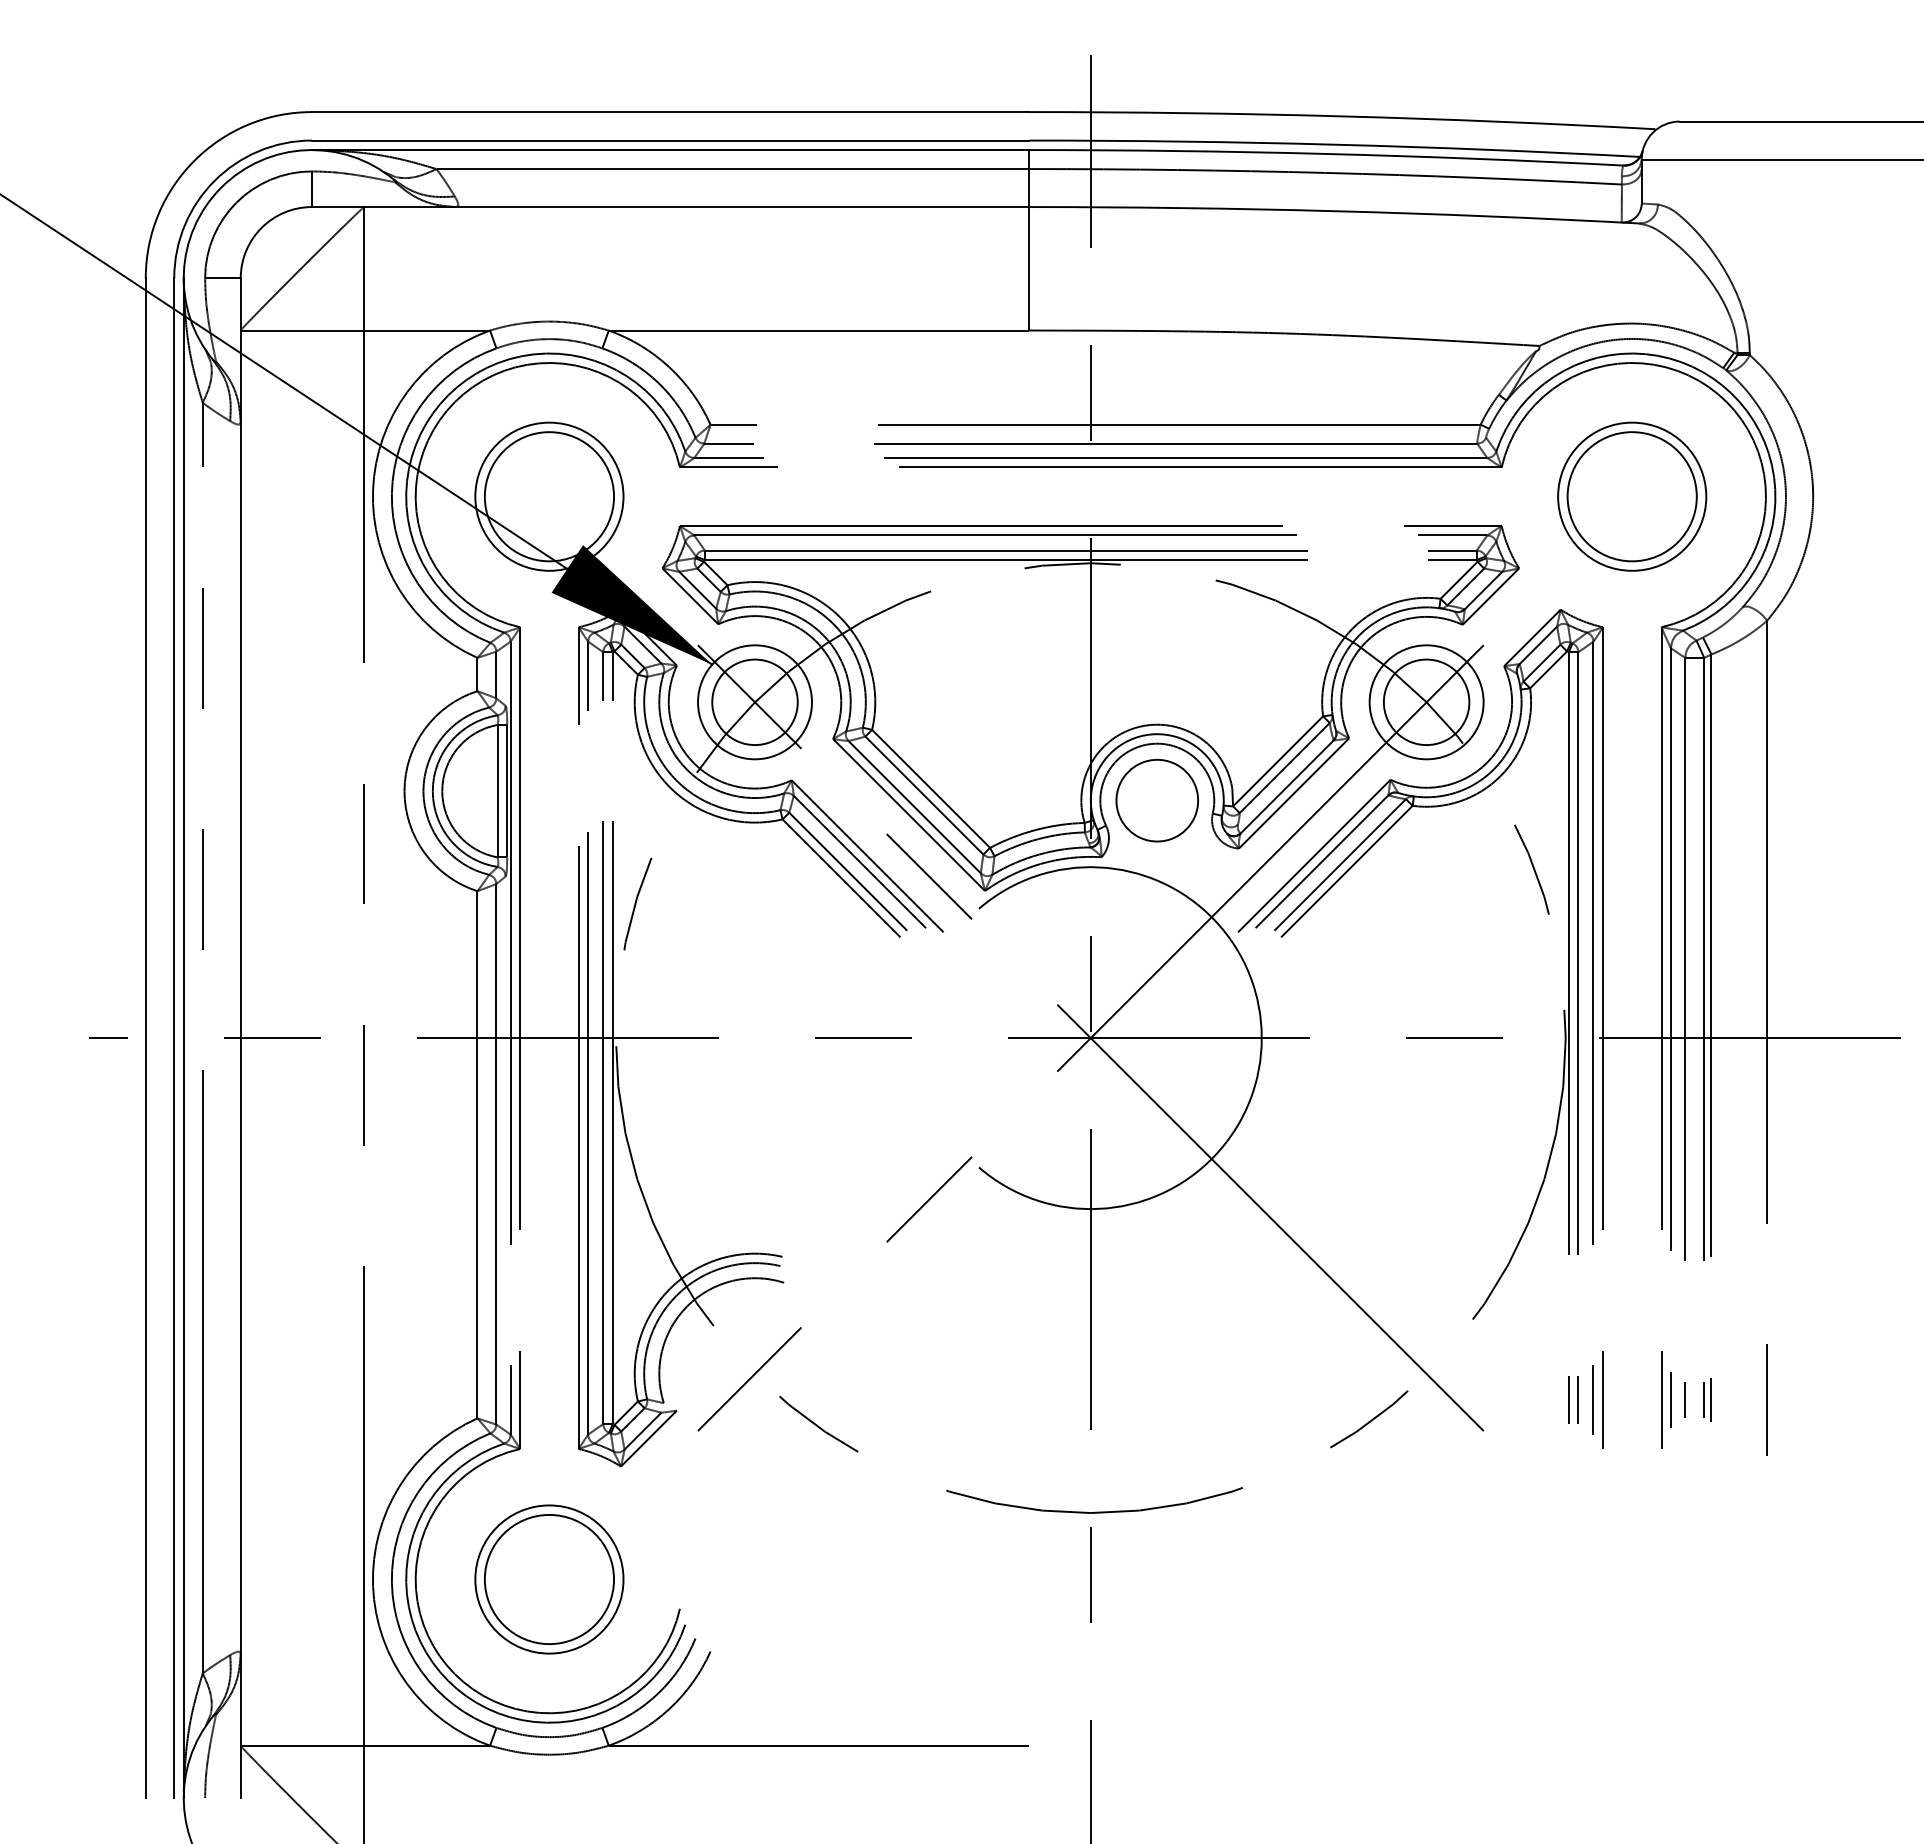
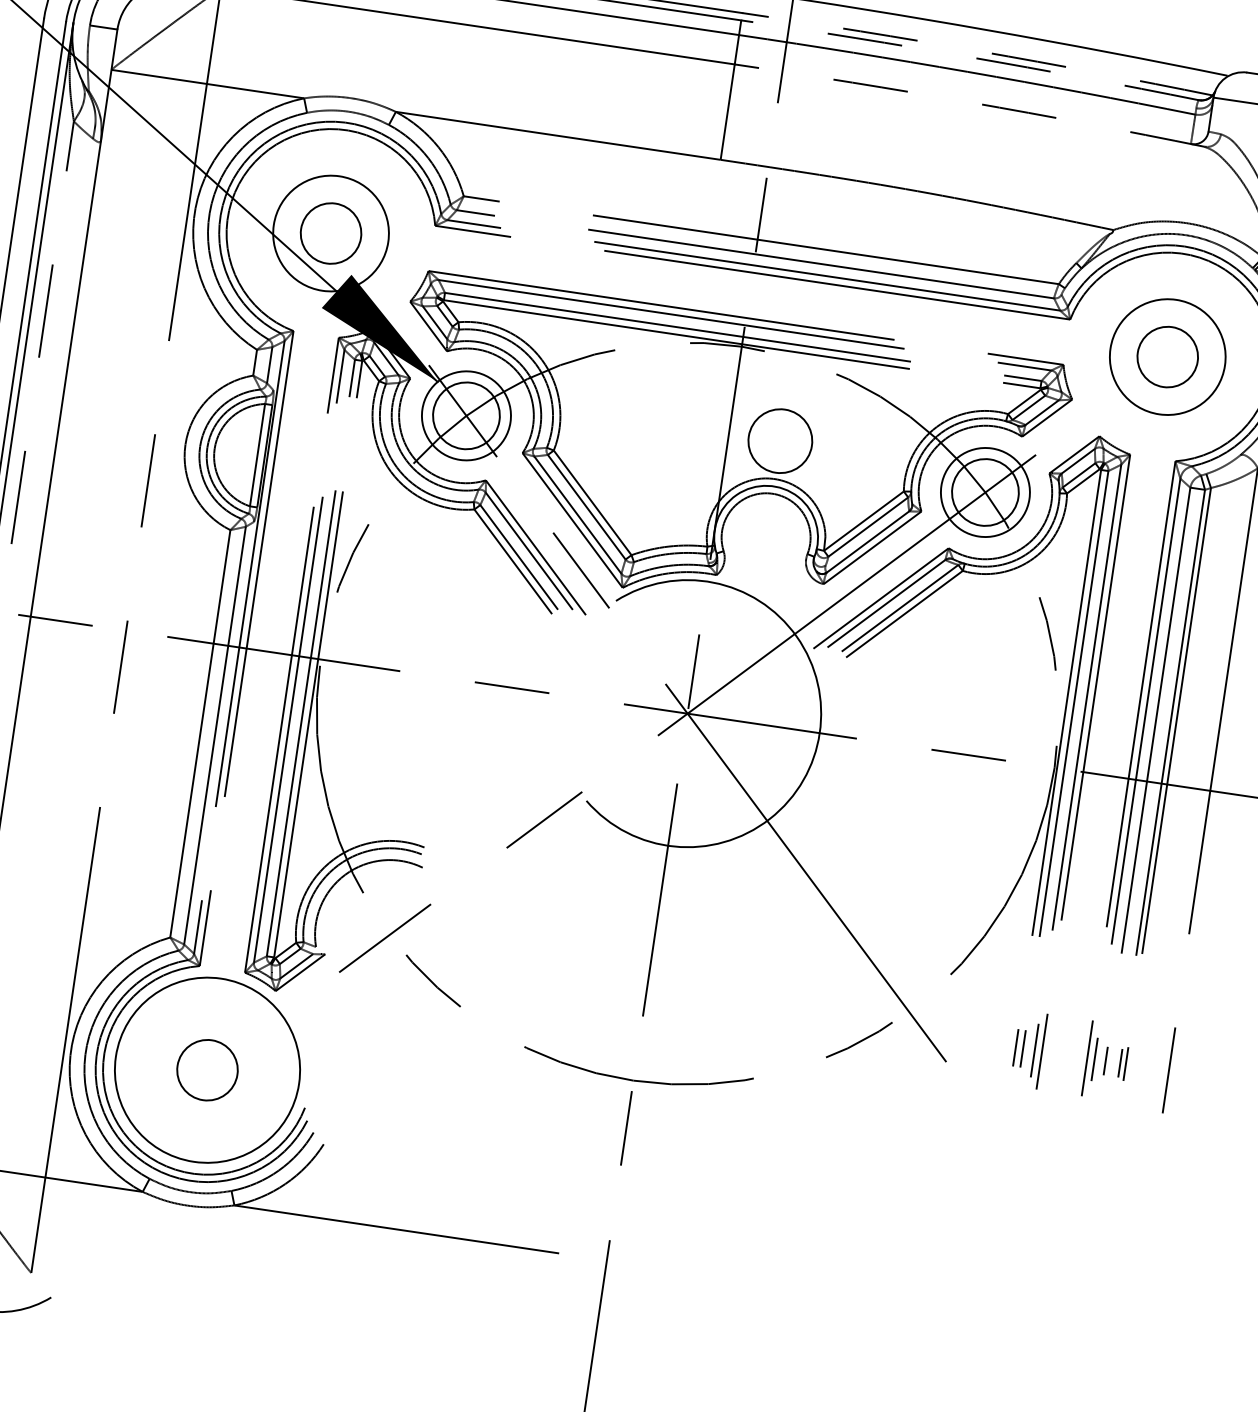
arc: (1335, 144) -> (978, 51), solid -> dashed
arc: (1326, 153) -> (970, 56), solid -> dashed
arc: (1334, 211) -> (970, 102), solid -> dashed
circle: (549, 496) -> (331, 233), size x0.6
circle: (1631, 496) -> (1167, 356), size x0.6
circle: (1156, 800) -> (779, 440), moved
circle: (549, 1579) -> (207, 1070), size x0.6
circle: (549, 1579) -> (207, 1070), size x1.6

